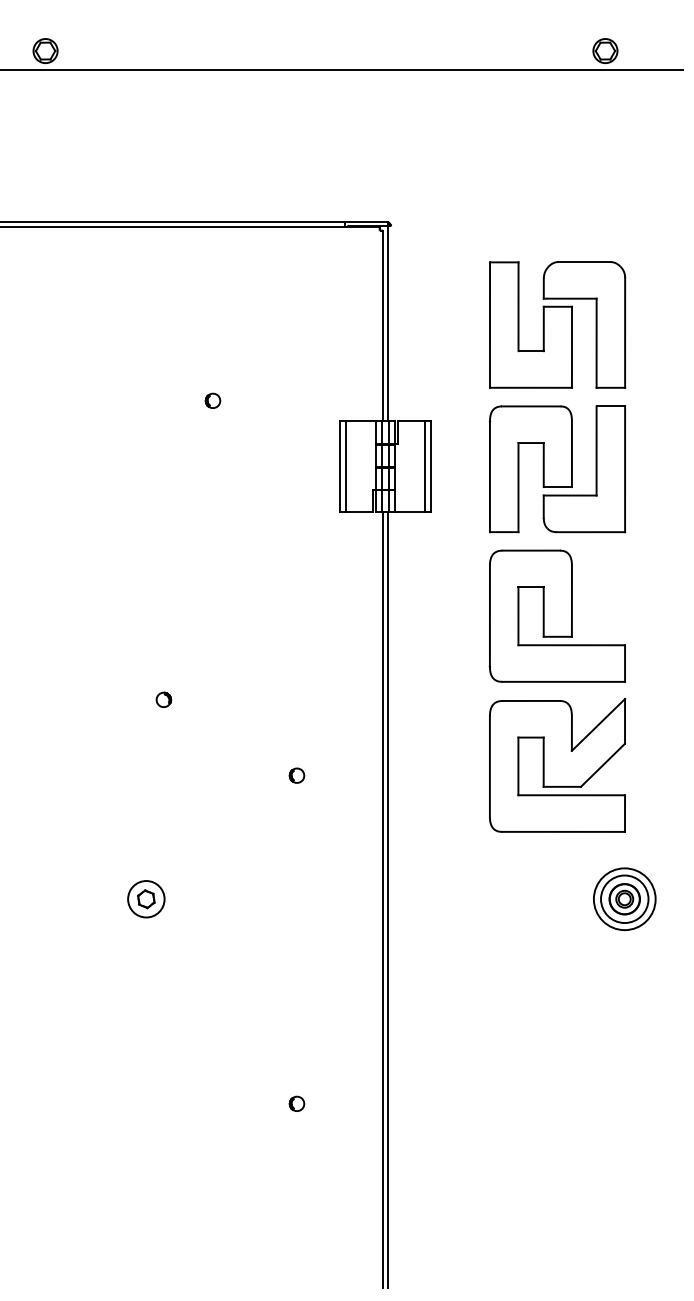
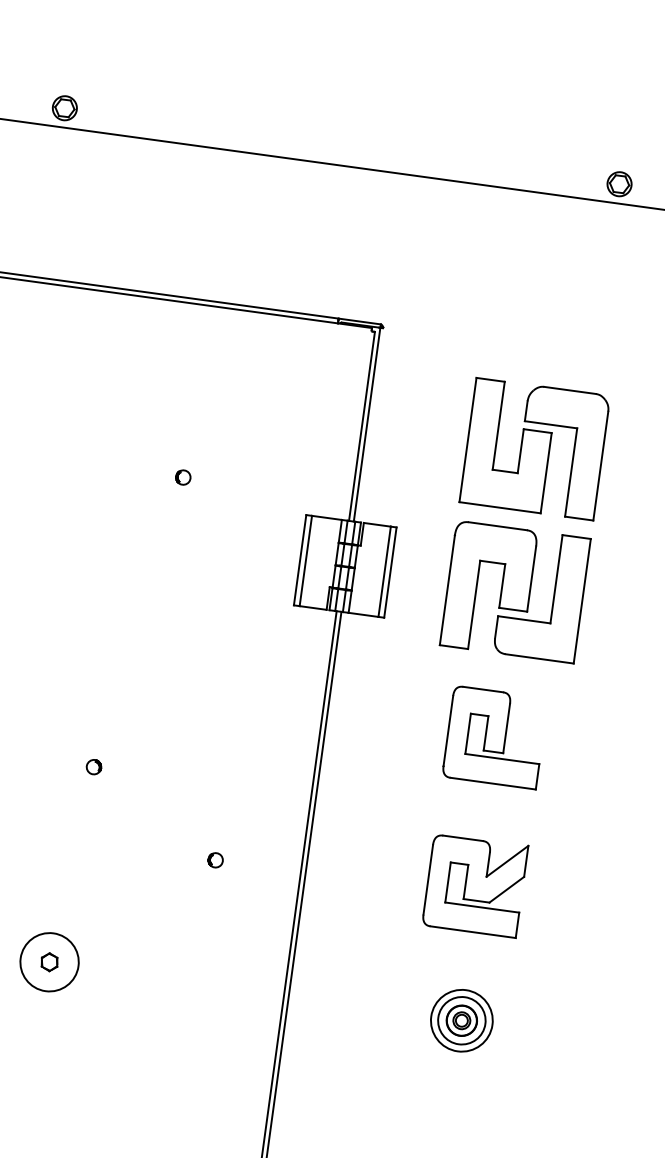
part: (556, 615) -> (494, 736), size x0.7
part: (557, 765) -> (475, 885), size x0.7
part: (624, 898) -> (461, 1019), moved
circle: (146, 899) -> (49, 962), size x1.6

